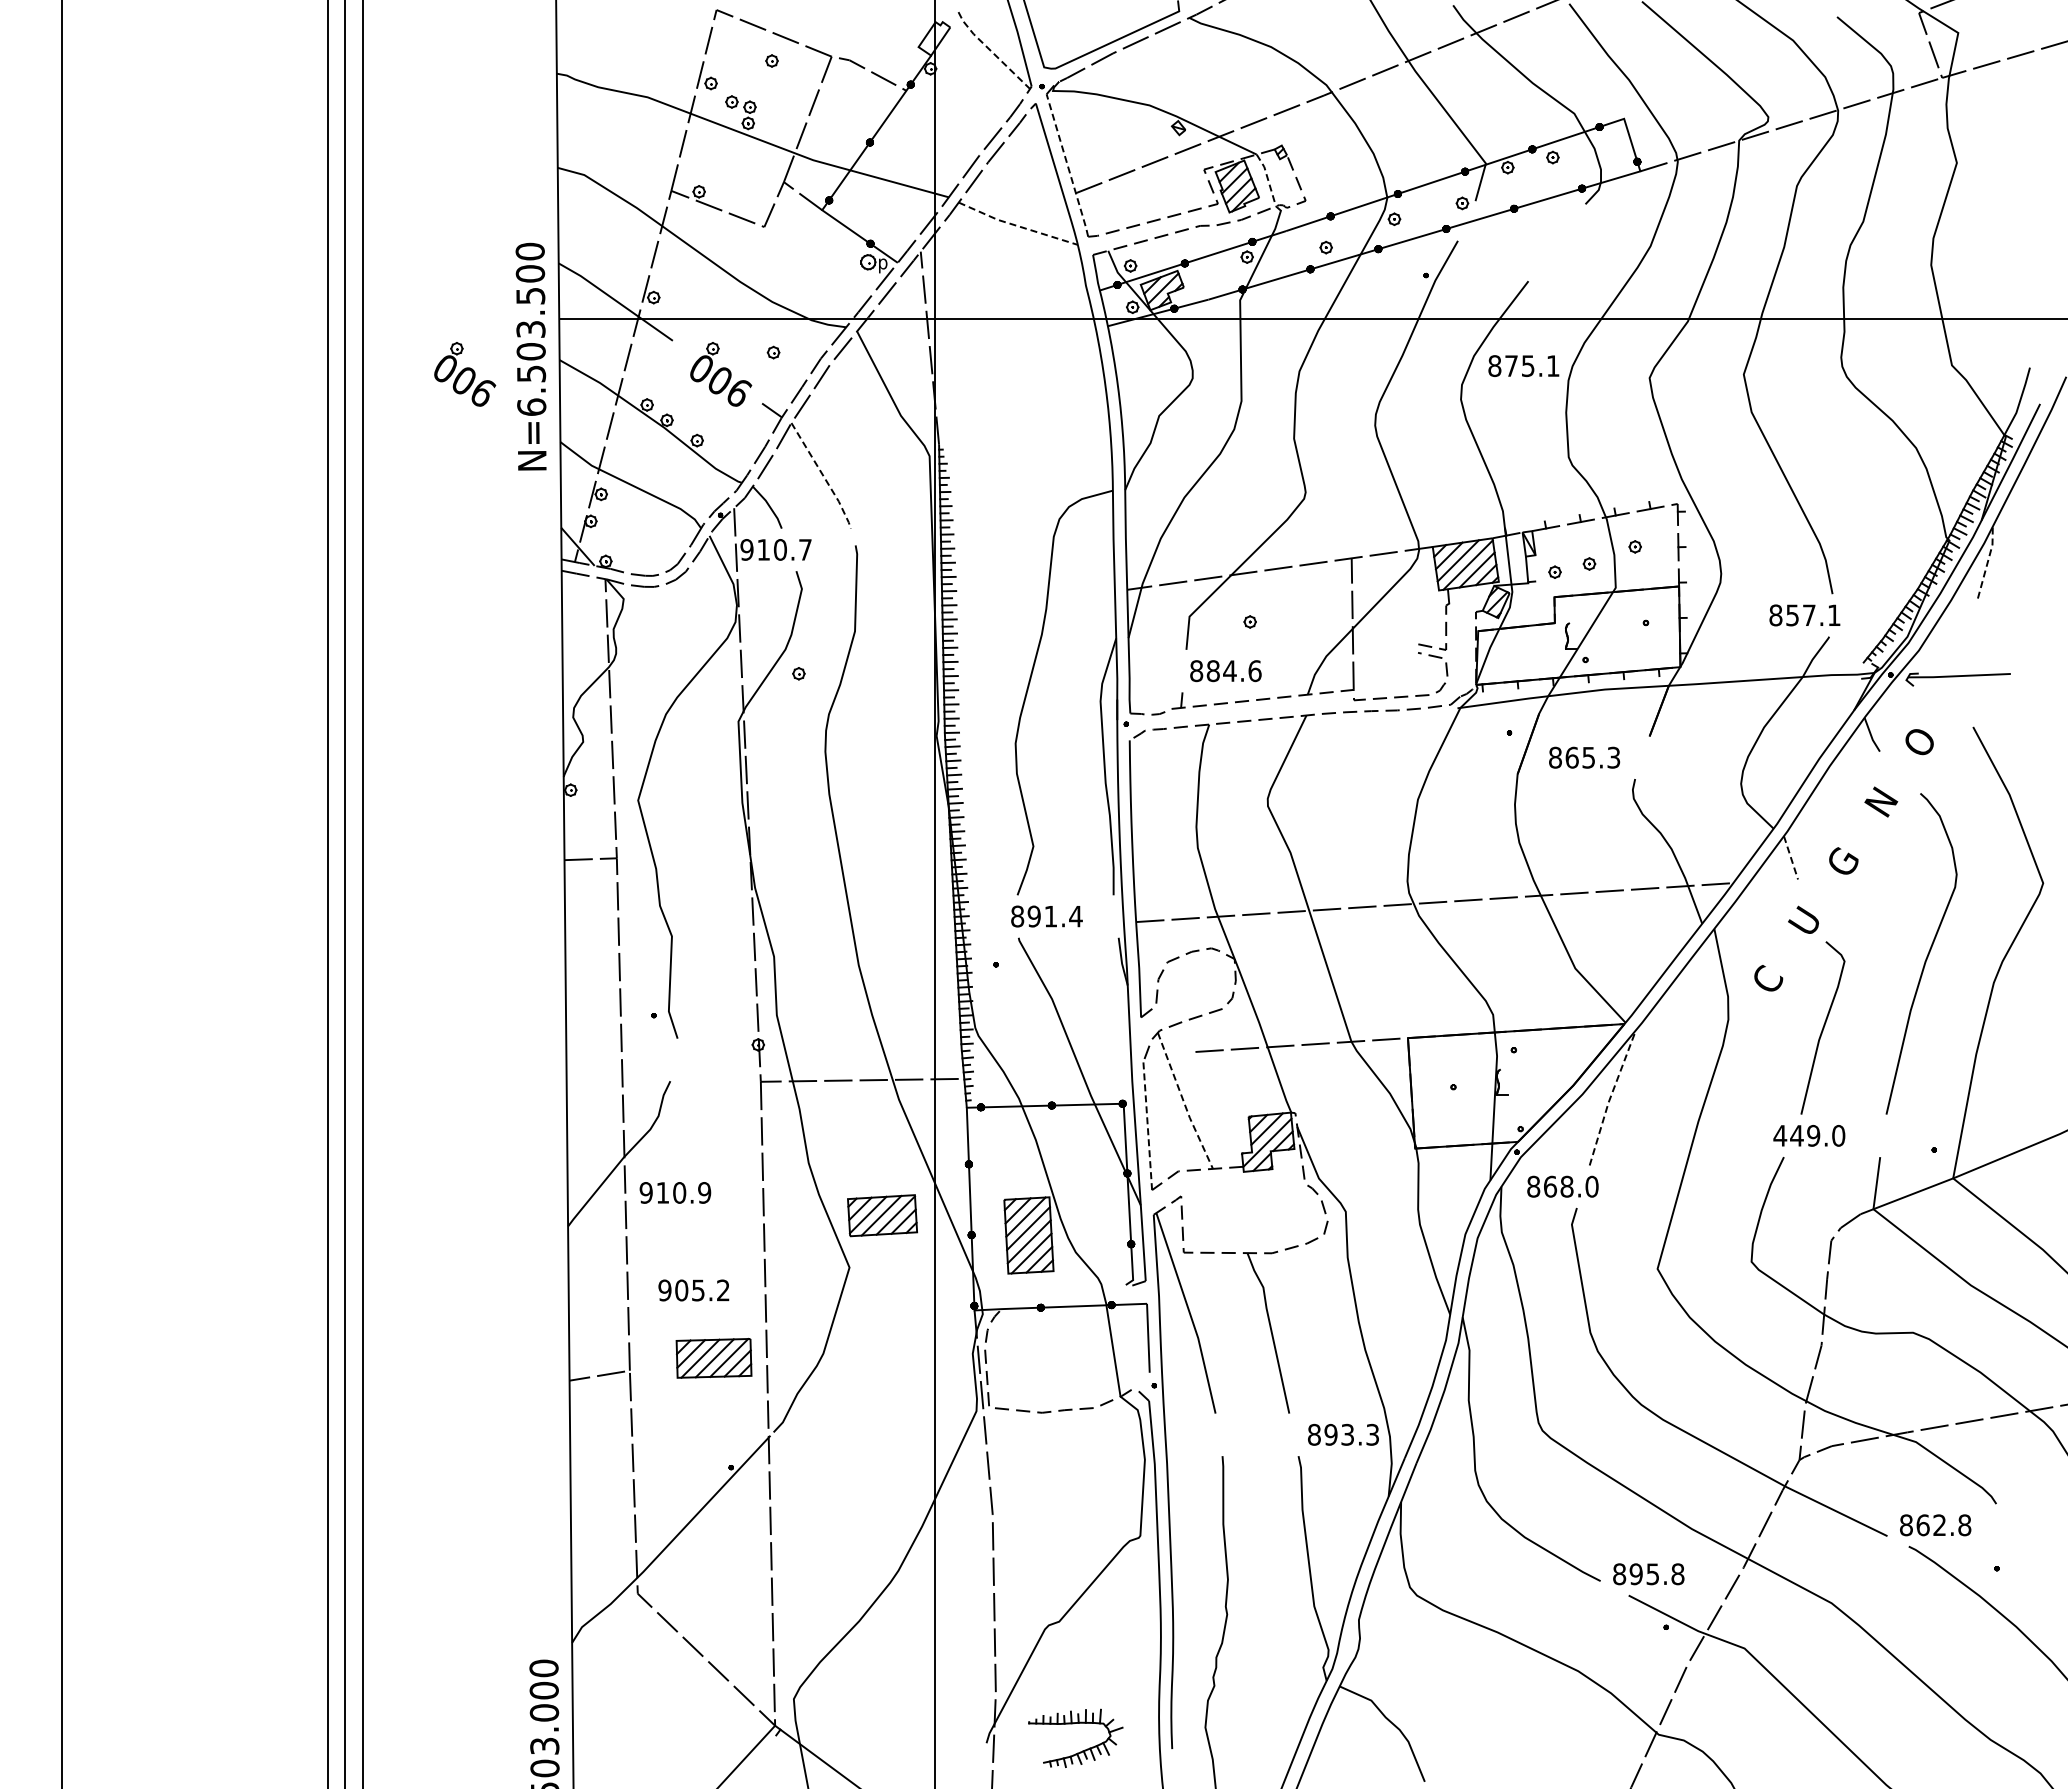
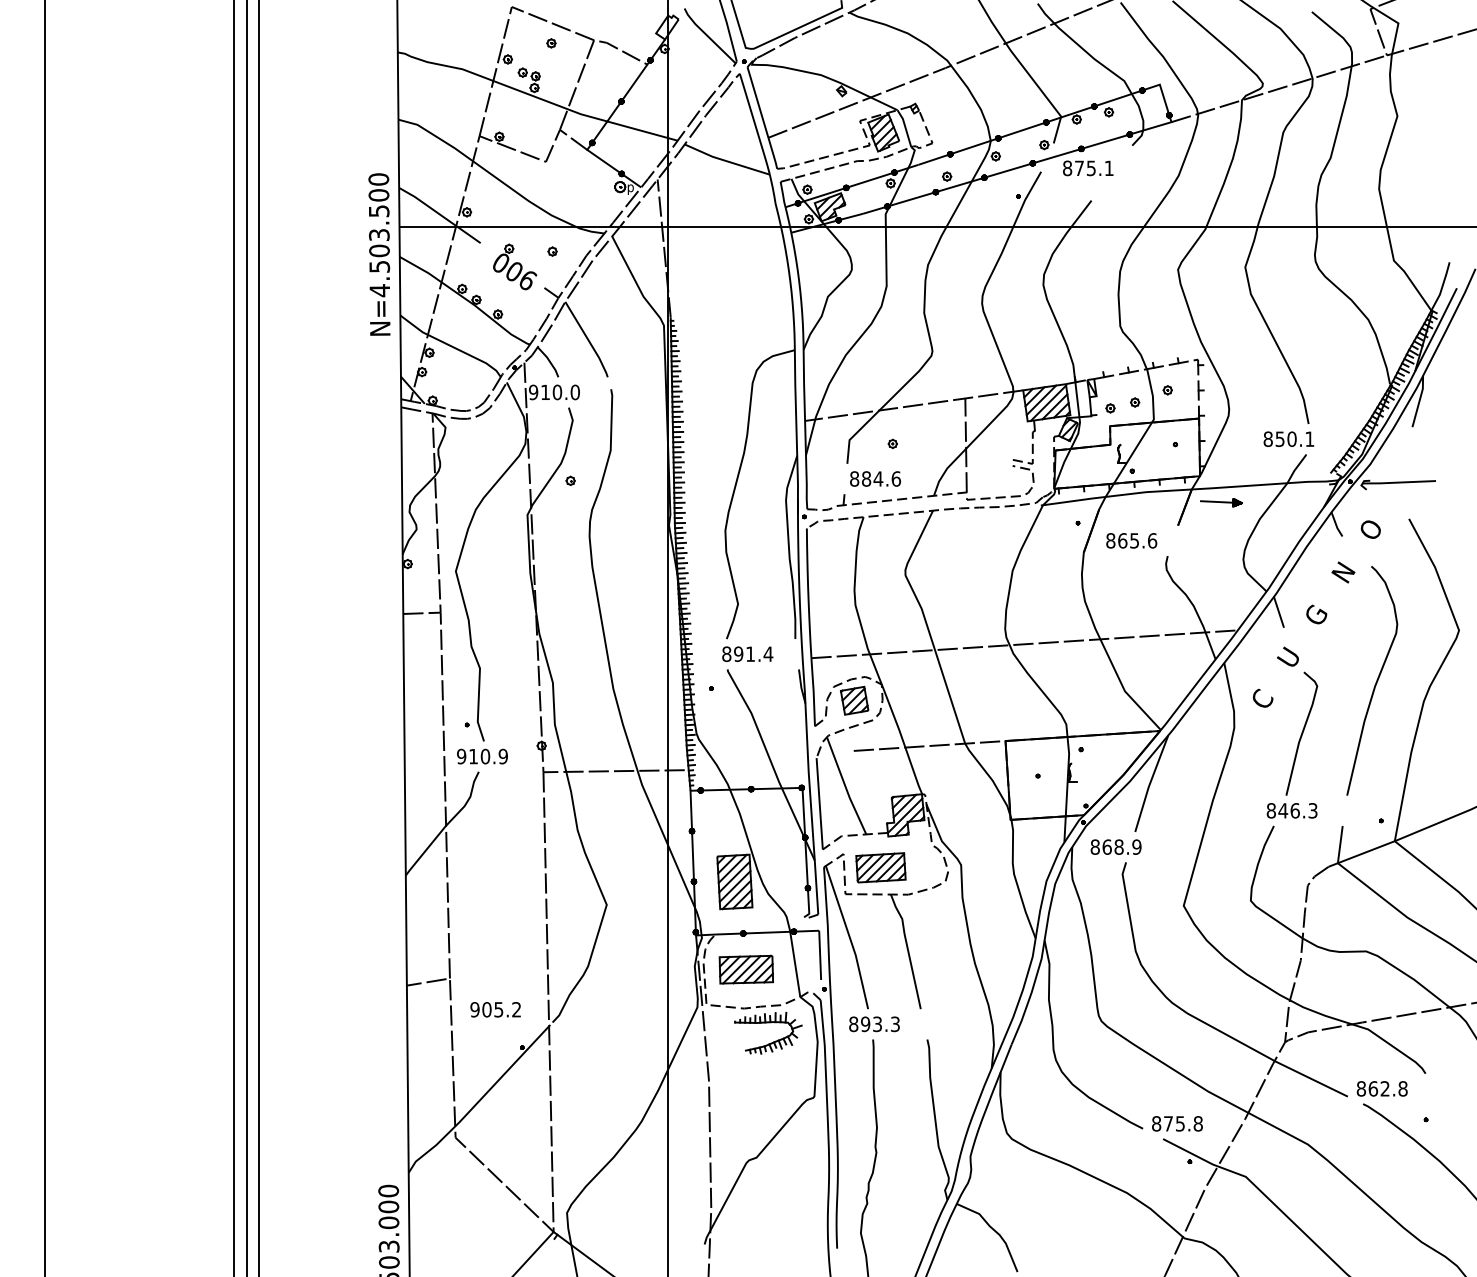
line: (991, 51) -> (708, 36), dashed -> solid
line: (1067, 166) -> (762, 118), dashed -> solid
line: (1267, 179) -> (905, 127), dashed -> solid
line: (1016, 225) -> (726, 160), dashed -> solid
text: (1523, 365) -> (1088, 167), moved
part: (465, 374) -> (332, 267), removed
text: (531, 407) -> (379, 290), N=6.503.500 -> N=4.503.500
line: (823, 476) -> (588, 340), dashed -> solid
text: (805, 549) -> (575, 392), 910.7 -> 910.0
line: (1987, 562) -> (1419, 401), dashed -> solid
text: (1808, 615) -> (1291, 439), 857.1 -> 850.1
part: (1709, 704) -> (1220, 502), added
text: (1613, 757) -> (1152, 540), 865.3 -> 865.6
line: (1791, 857) -> (1279, 612), dashed -> solid
part: (1196, 981) -> (854, 700), added
line: (1610, 1097) -> (1150, 783), dashed -> solid
line: (1183, 1102) -> (845, 787), dashed -> solid
line: (1147, 1125) -> (819, 803), dashed -> solid
text: (1809, 1135) -> (1292, 810), 449.0 -> 846.3
text: (1591, 1186) -> (1136, 846), 868.0 -> 868.9
text: (675, 1192) -> (482, 756), moved
part: (882, 1215) -> (880, 867), moved
text: (693, 1290) -> (495, 1009), moved
part: (713, 1358) -> (745, 969), moved
text: (1343, 1434) -> (874, 1024), moved
text: (1635, 1574) -> (1167, 1124), 895.8 -> 875.8
part: (1073, 1724) -> (766, 1023), moved

